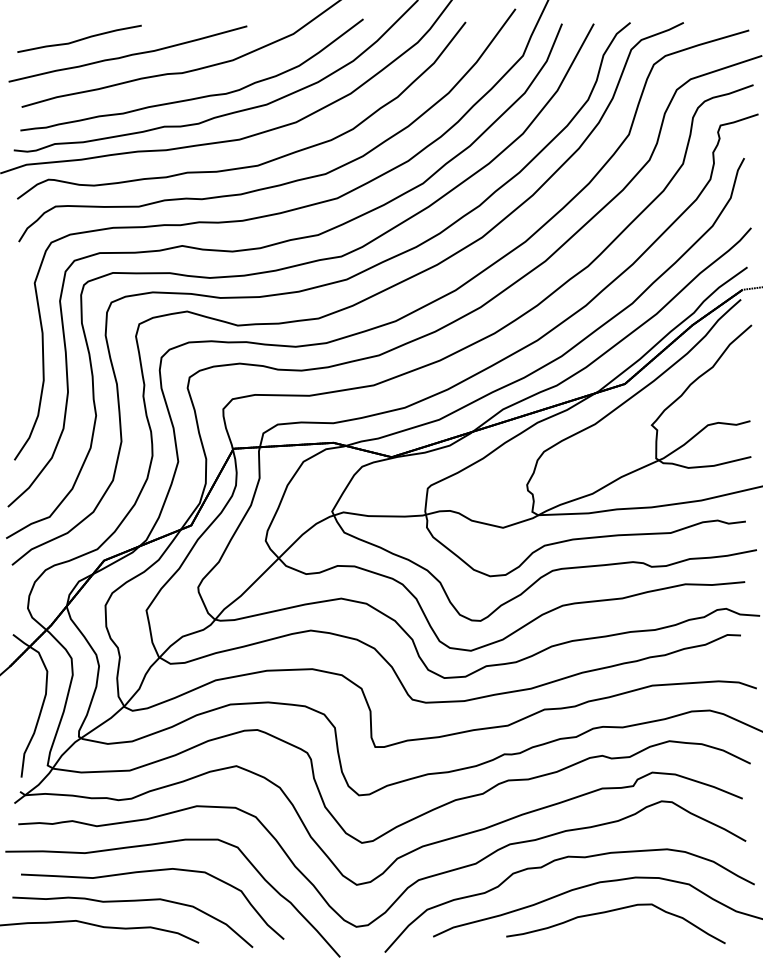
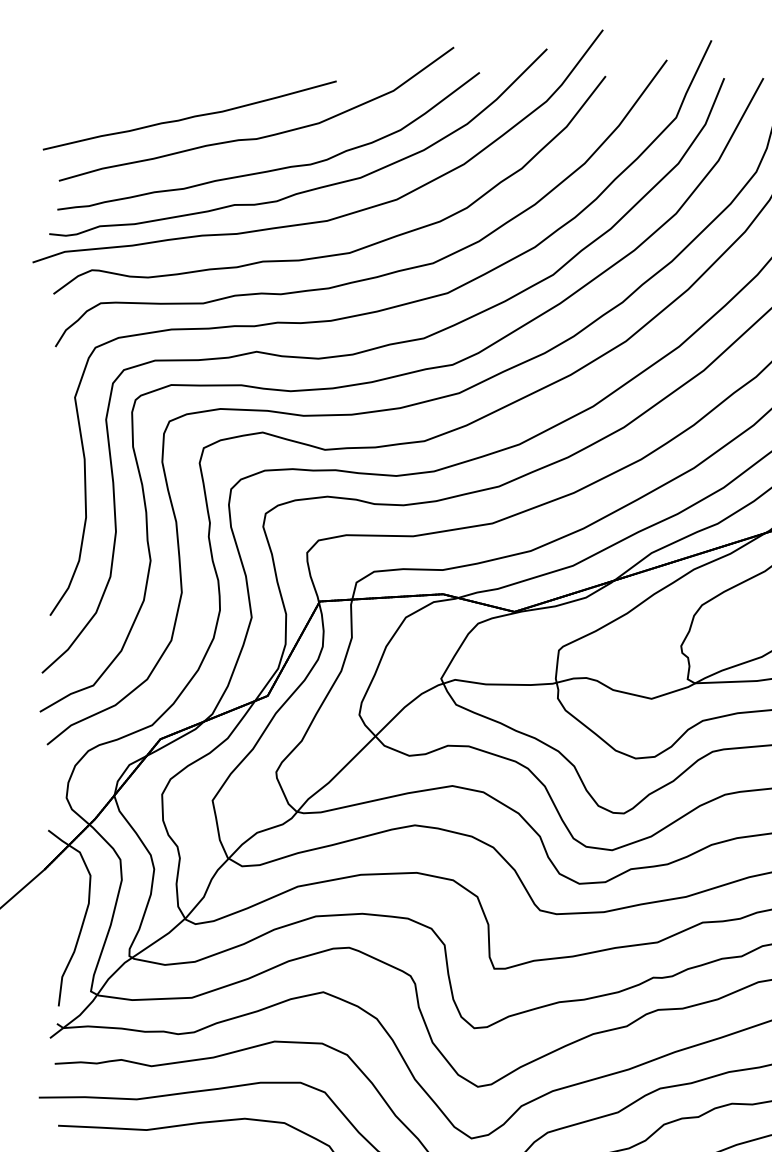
part: (79, 38) -> (130, 96), removed

